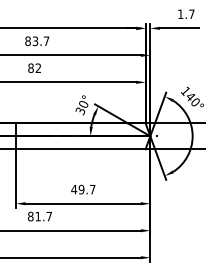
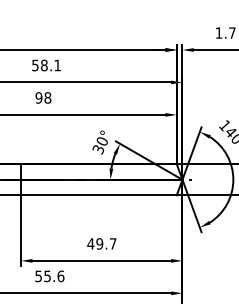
text: (37, 41) -> (46, 65), 83.7 -> 58.1
text: (34, 68) -> (43, 98), 82 -> 98
text: (40, 216) -> (50, 276), 81.7 -> 55.6

